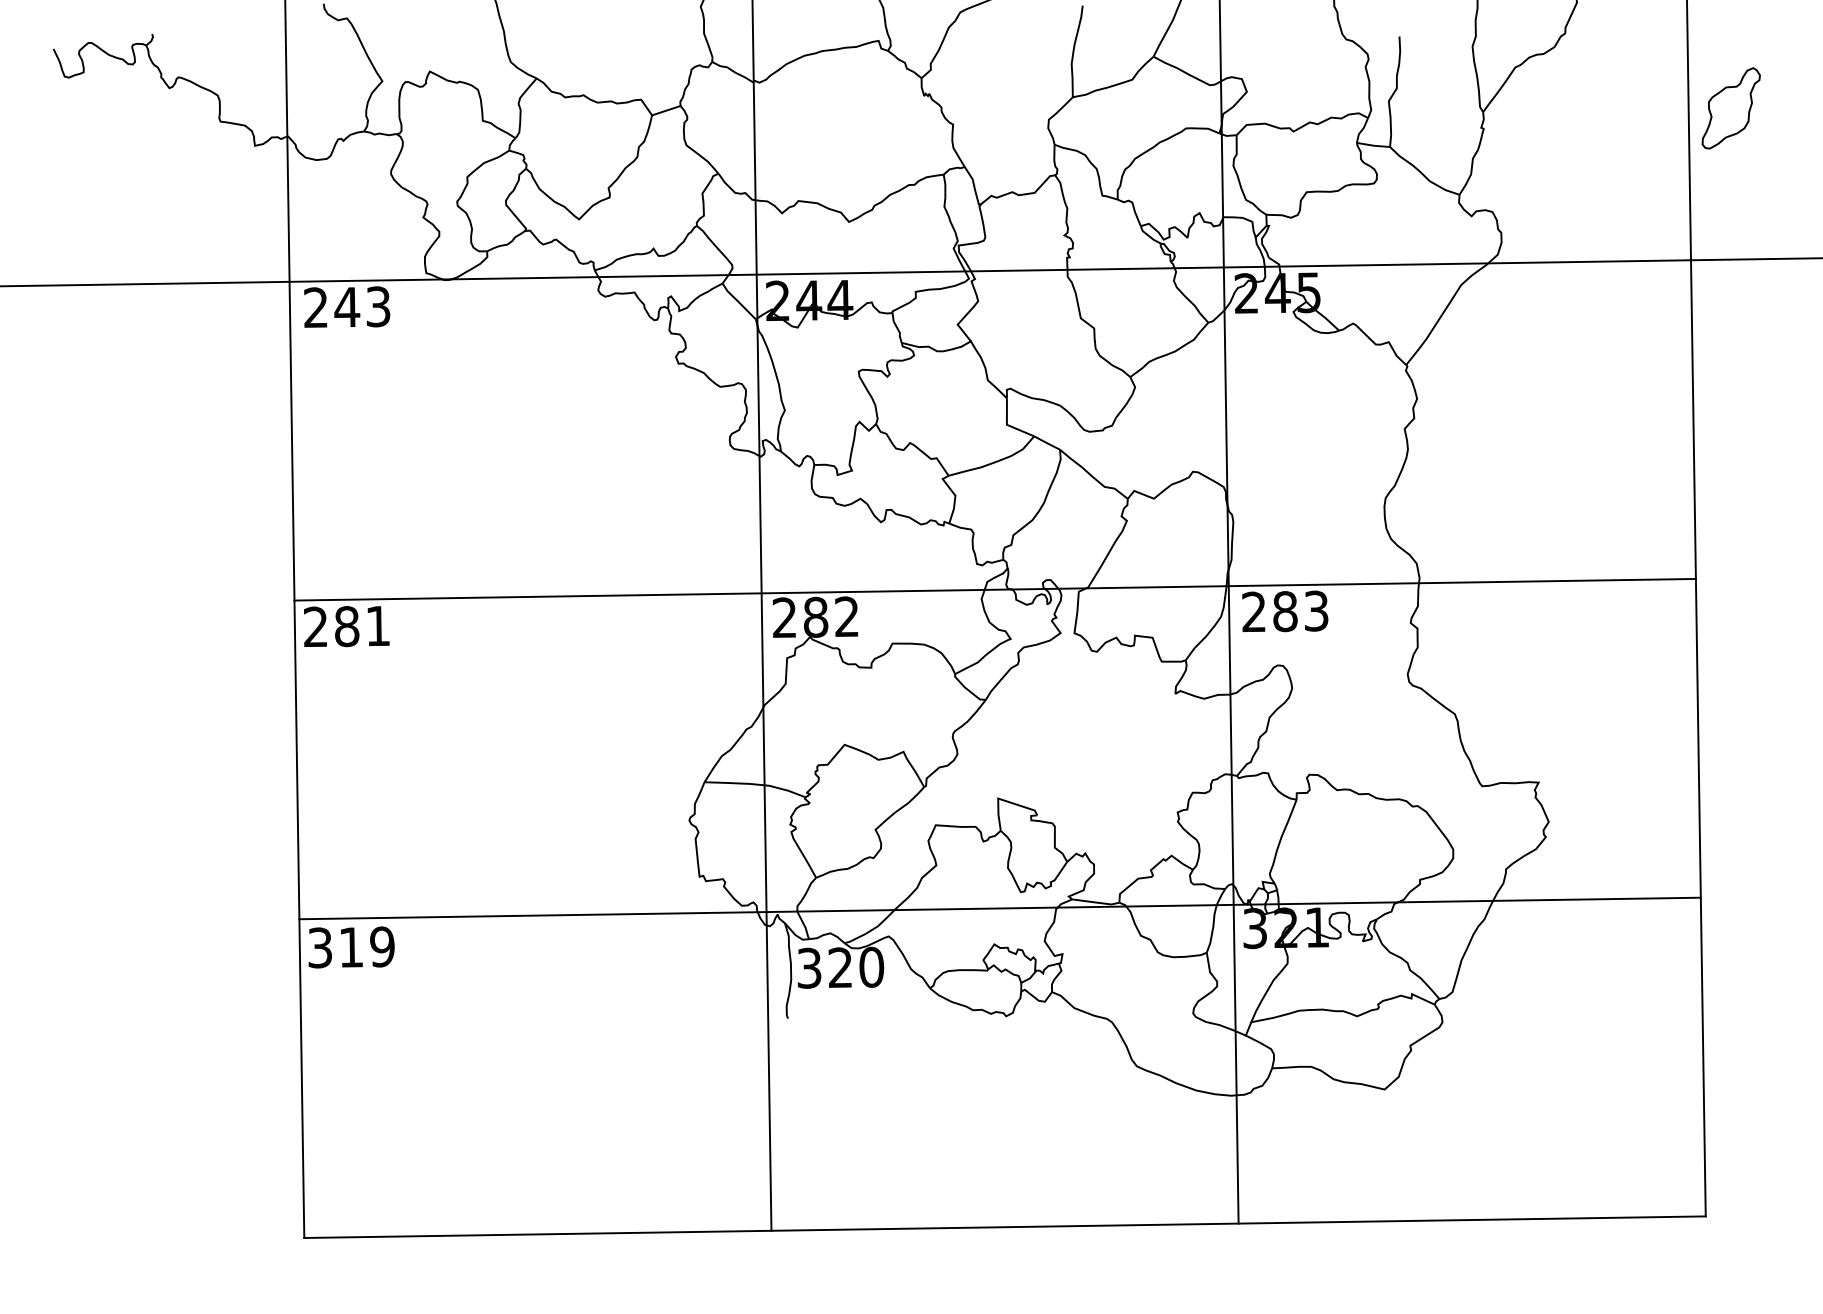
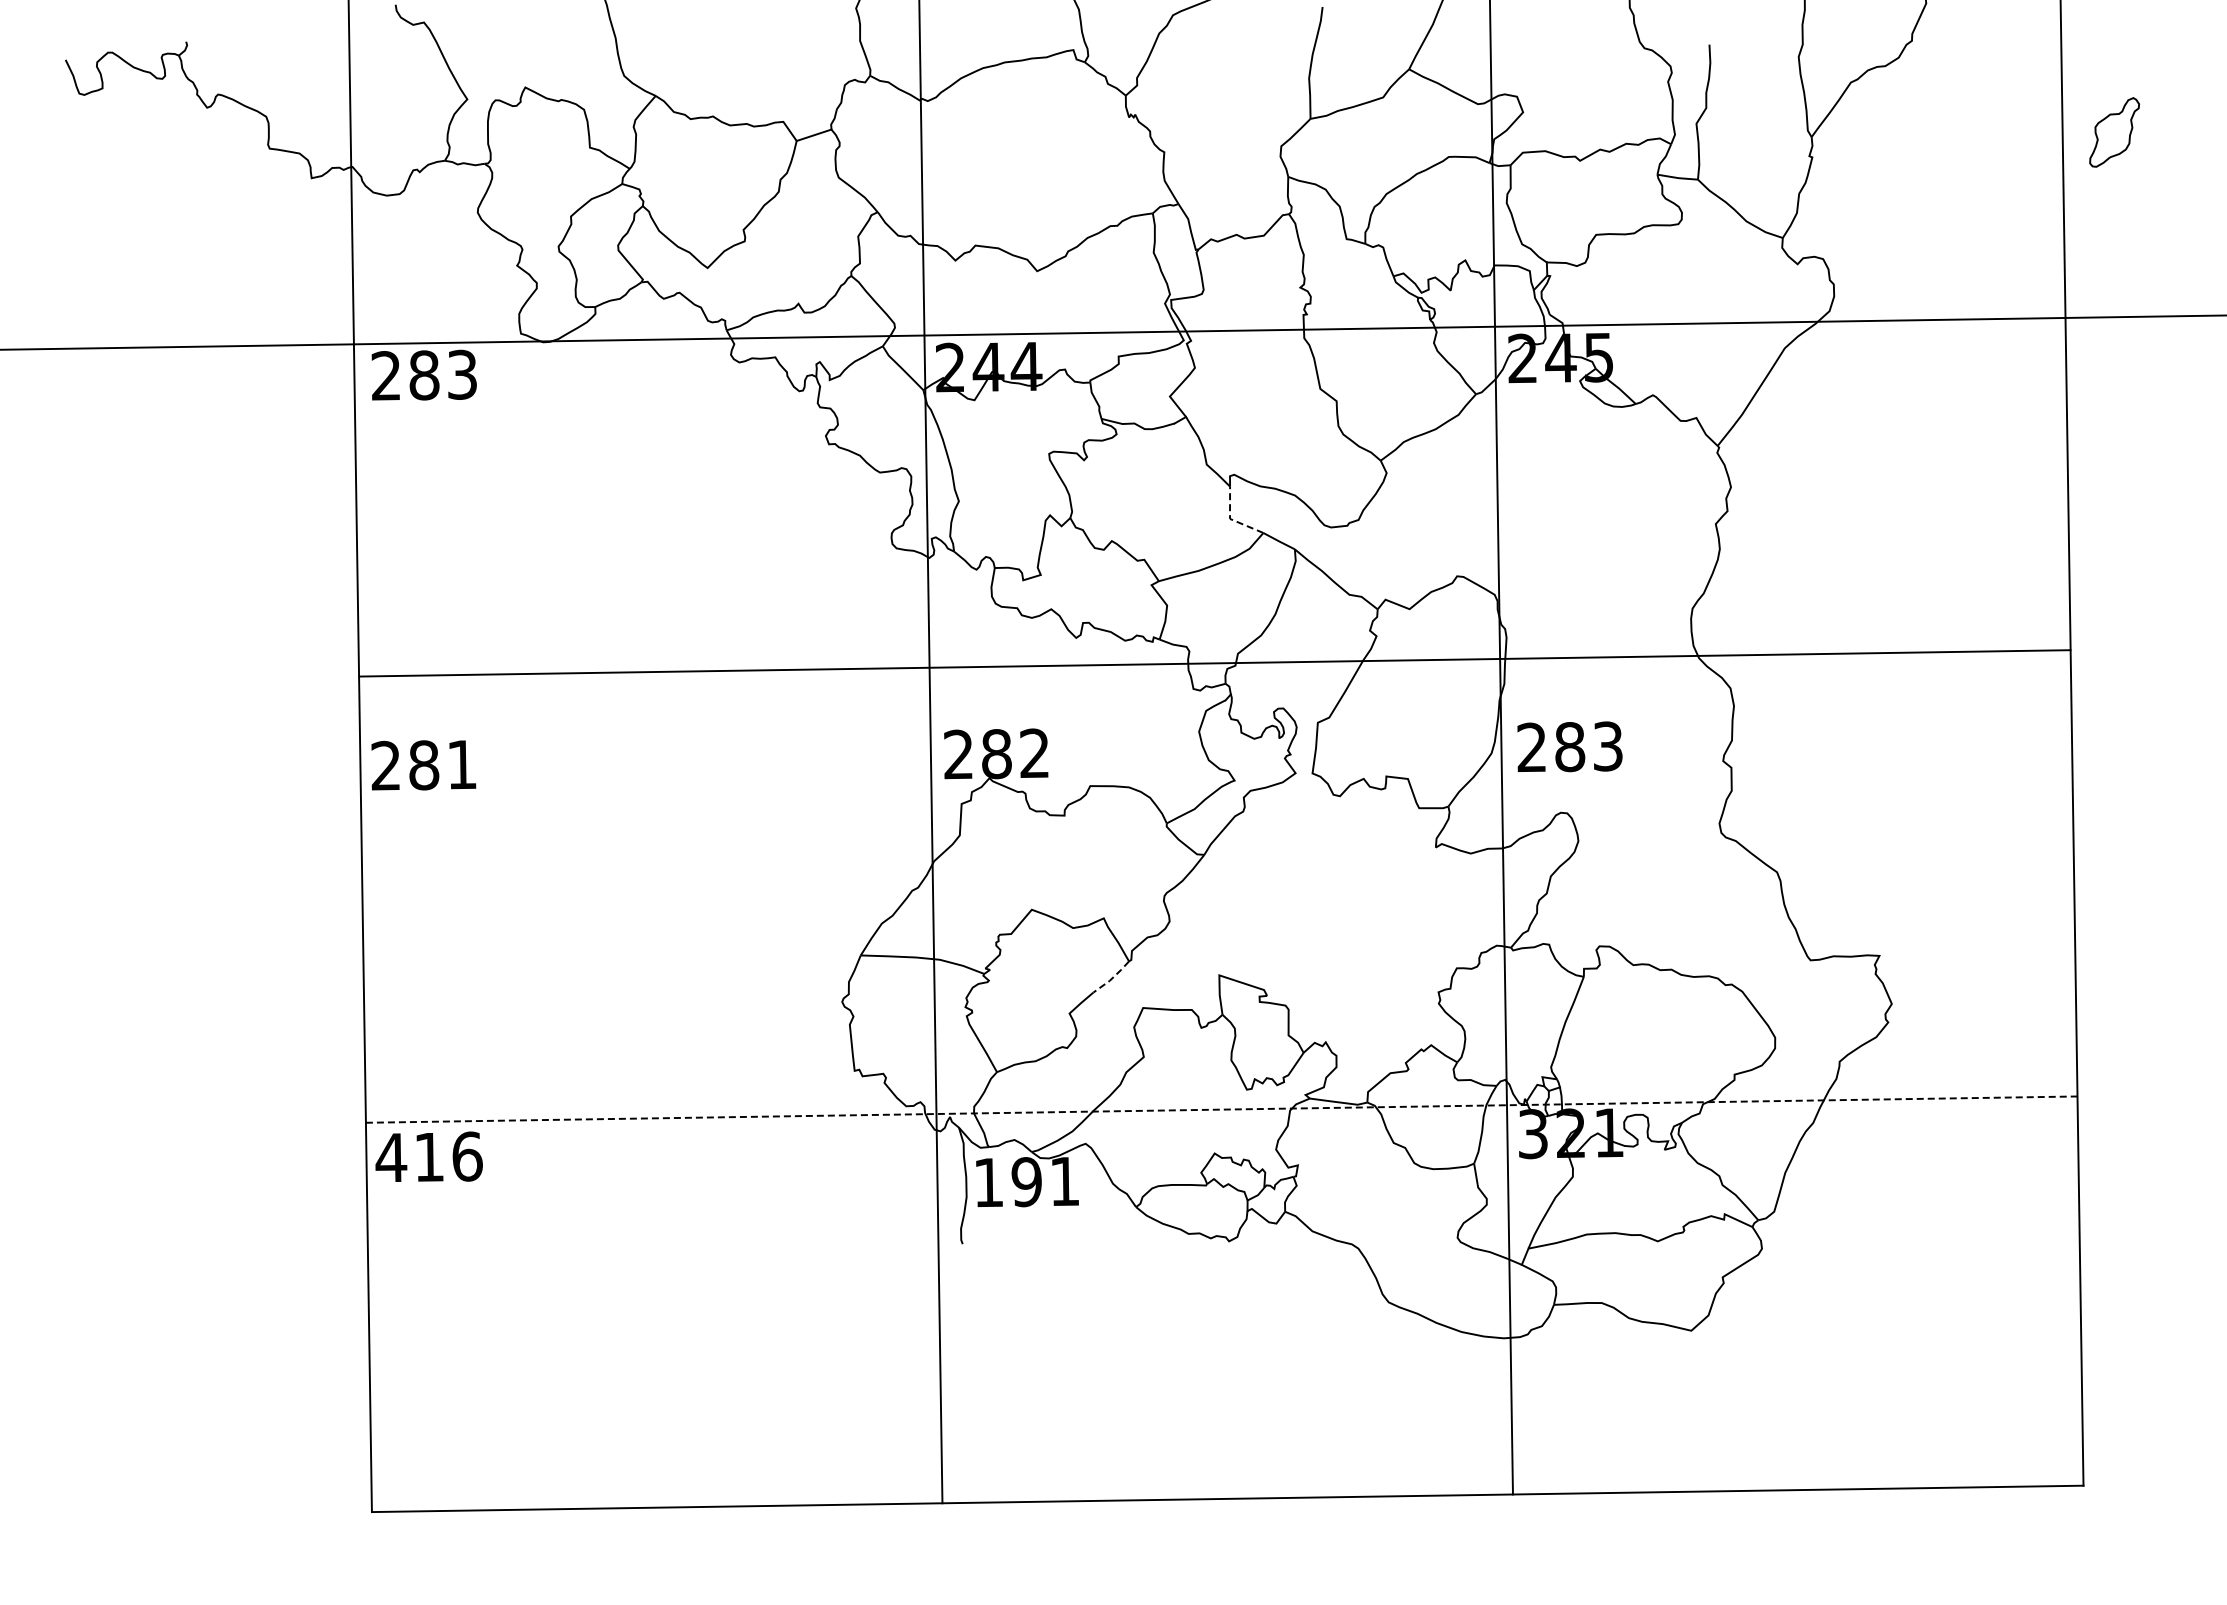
part: (1731, 108) -> (2114, 132), size x0.7
text: (347, 307) -> (424, 375), 243 -> 283
line: (1007, 425) -> (1230, 519), solid -> dashed
line: (995, 589) -> (1214, 663), moved
line: (910, 801) -> (1112, 978), solid -> dashed
line: (999, 908) -> (1221, 1109), solid -> dashed
text: (350, 946) -> (428, 1156), 319 -> 416
text: (841, 967) -> (1027, 1181), 320 -> 191

